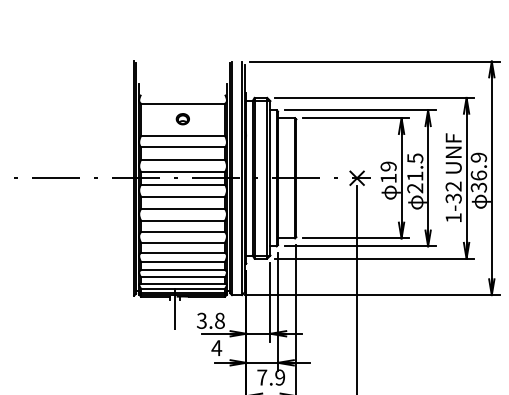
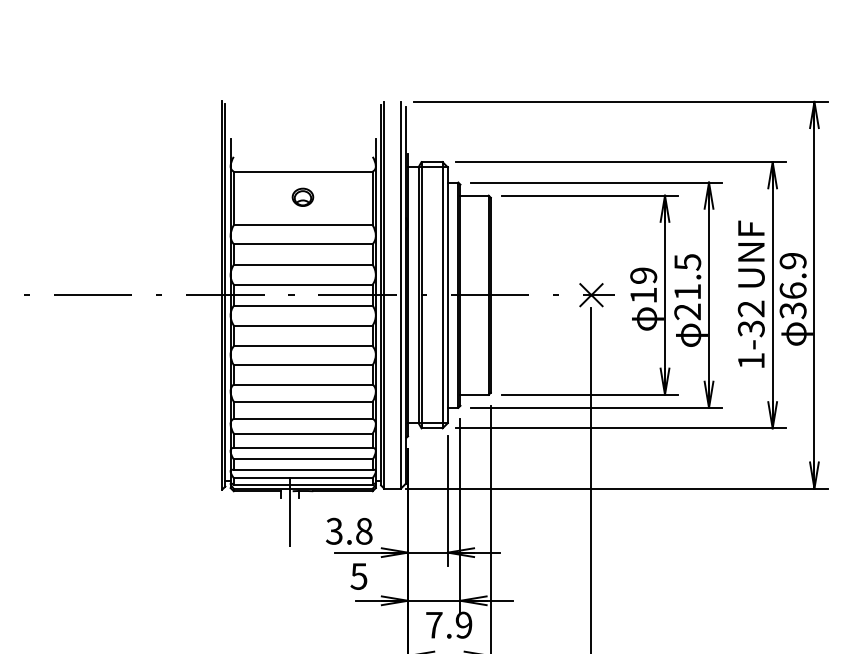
text: (216, 348) -> (358, 577), 4 -> 5

